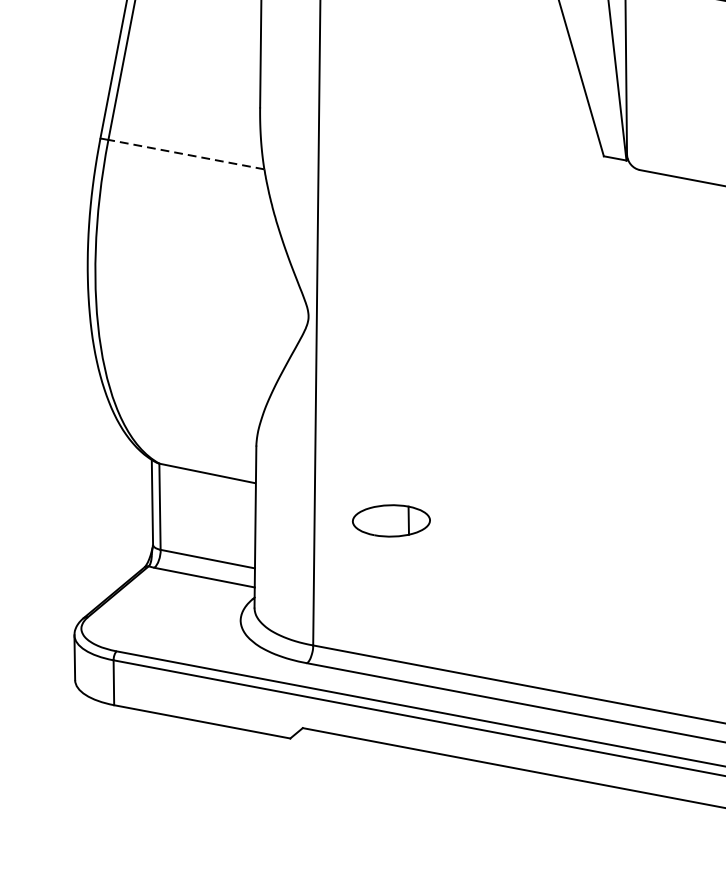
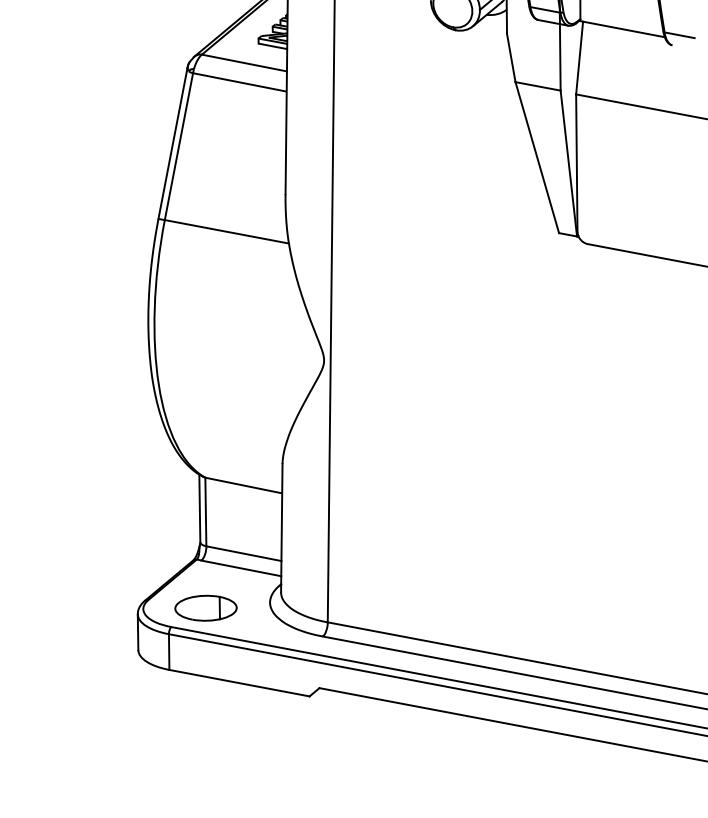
line: (185, 154) -> (226, 231), dashed -> solid
part: (390, 519) -> (205, 607), moved

